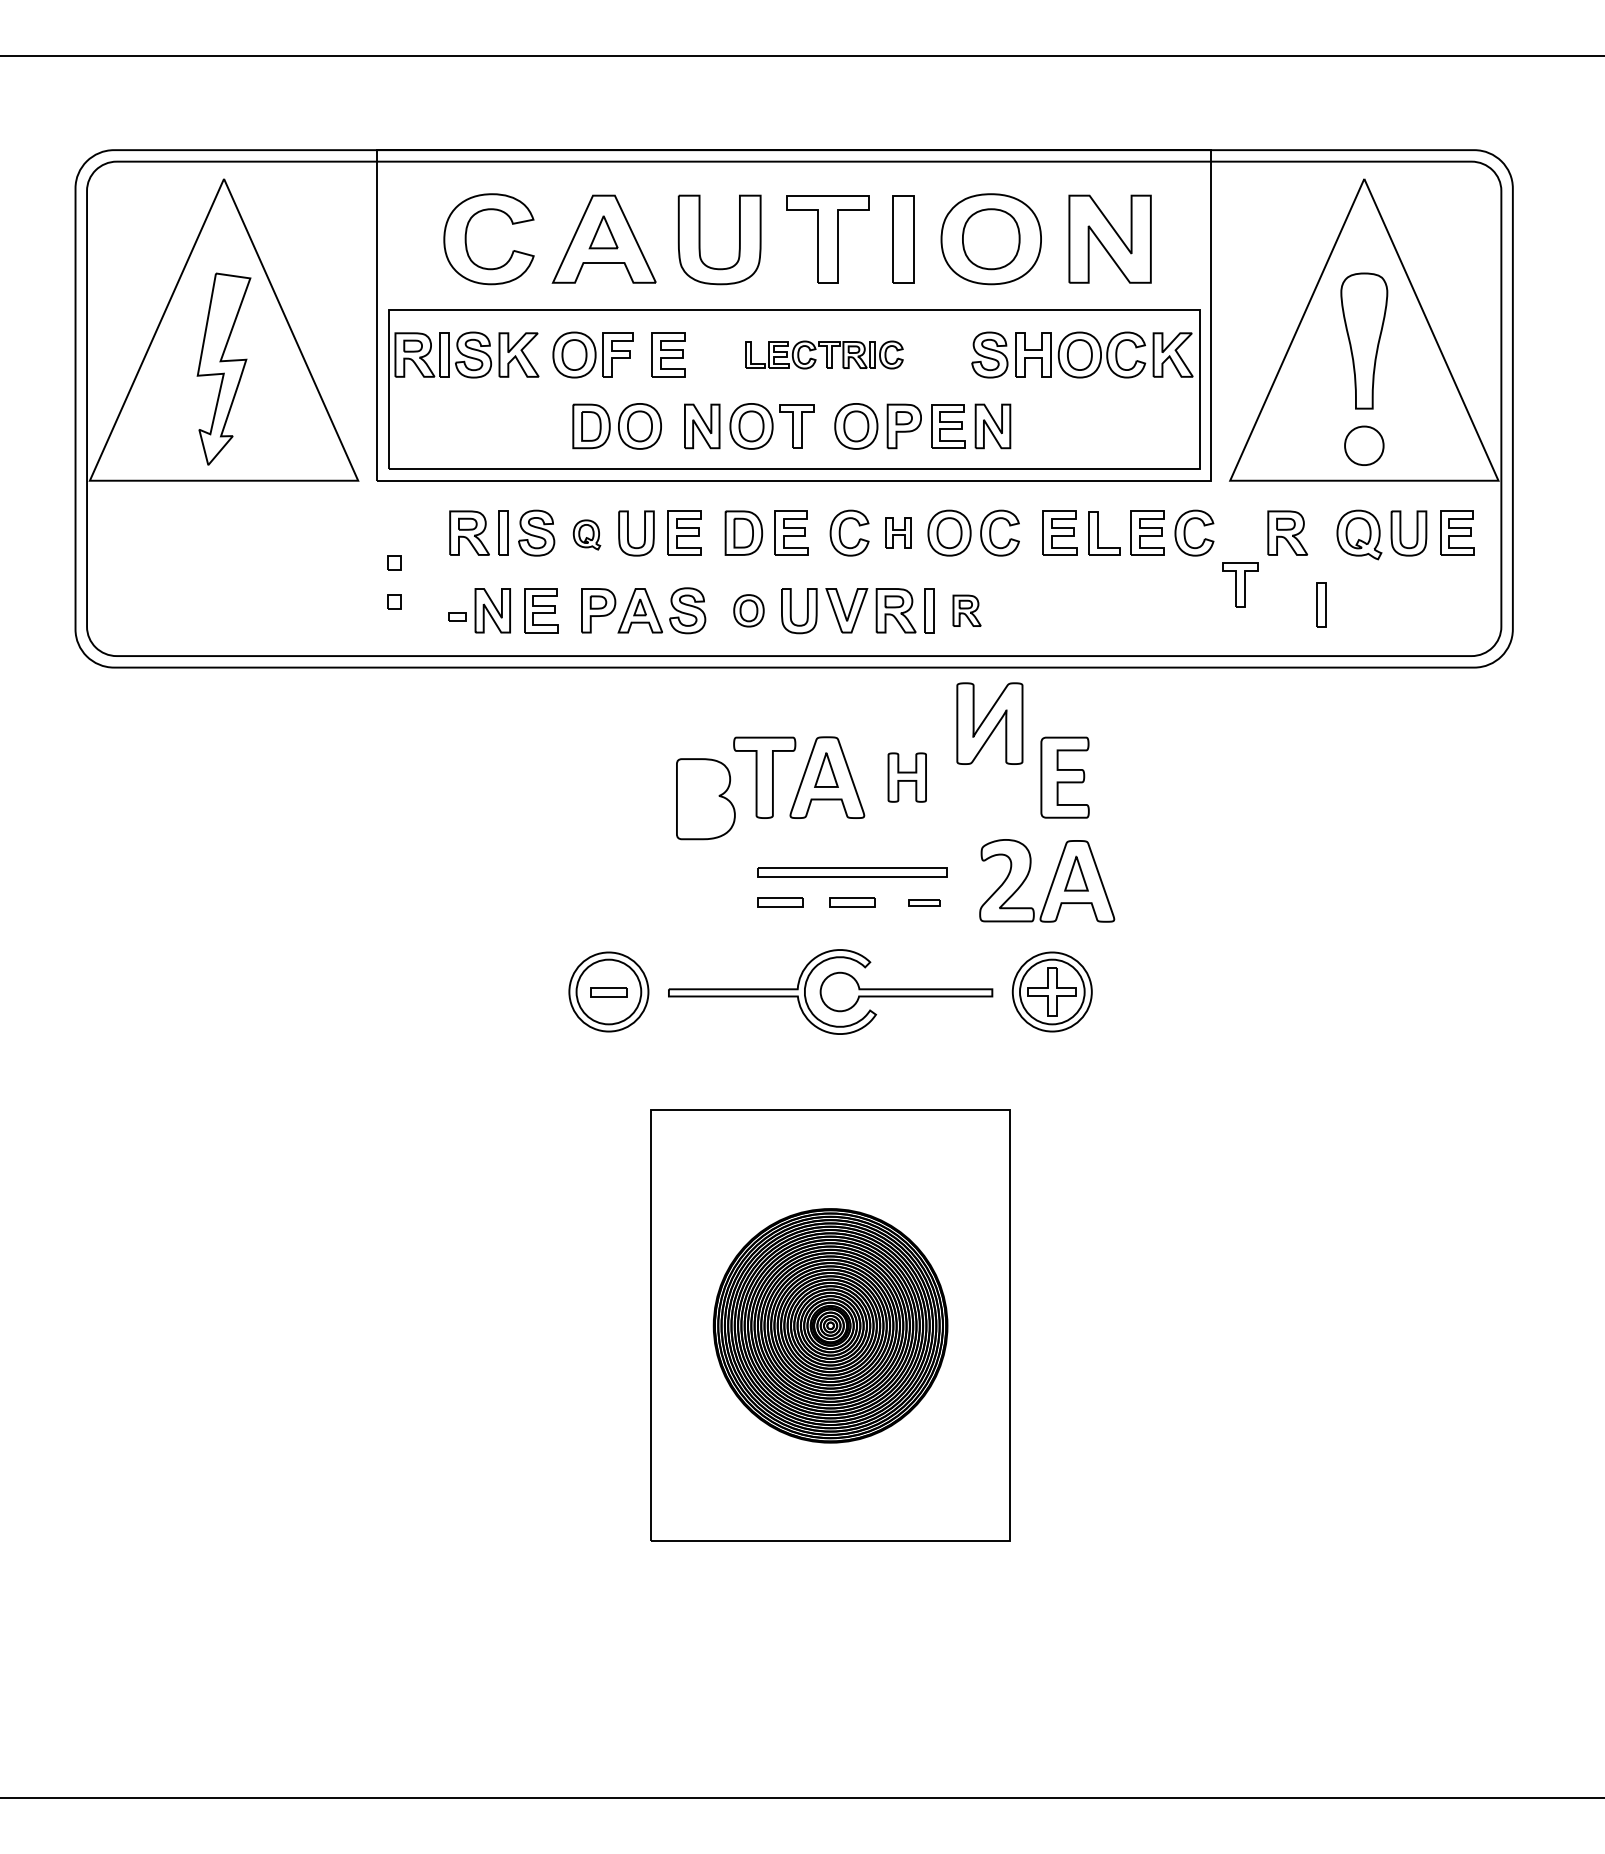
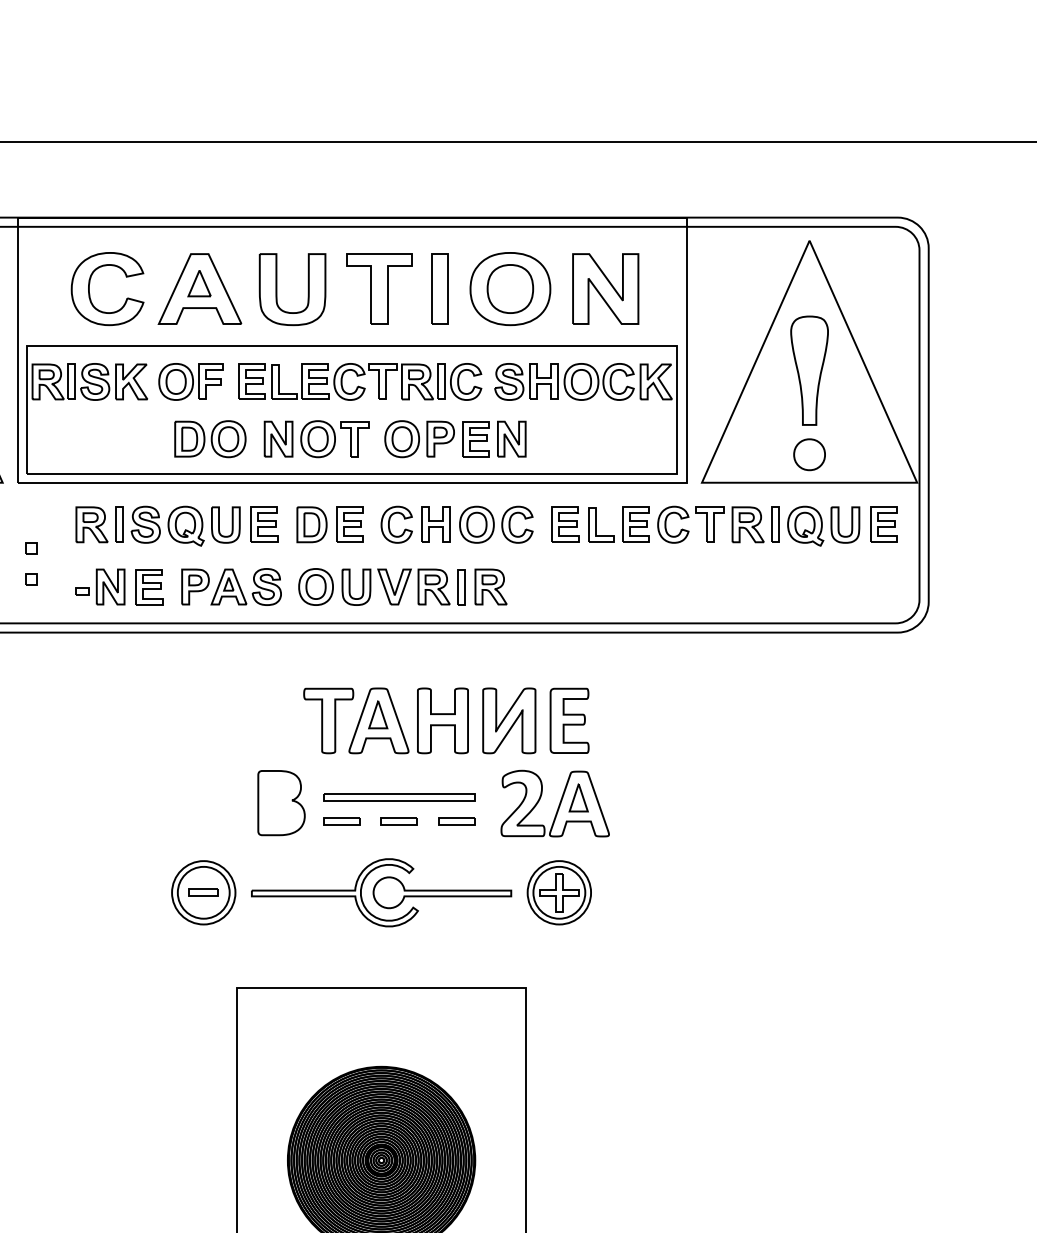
part: (824, 354) -> (376, 381), size x1.67
part: (898, 532) -> (436, 524), size x1.43
part: (586, 534) -> (185, 525), size x1.67
part: (1240, 584) -> (710, 524), moved
part: (1321, 604) -> (775, 524), moved
part: (748, 610) -> (315, 586), size x1.43
part: (966, 610) -> (490, 586), size x1.43
part: (989, 723) -> (508, 720), moved
part: (907, 777) -> (443, 720), size x1.67
part: (705, 799) -> (281, 803), moved
part: (924, 902) -> (456, 820), size x1.43

